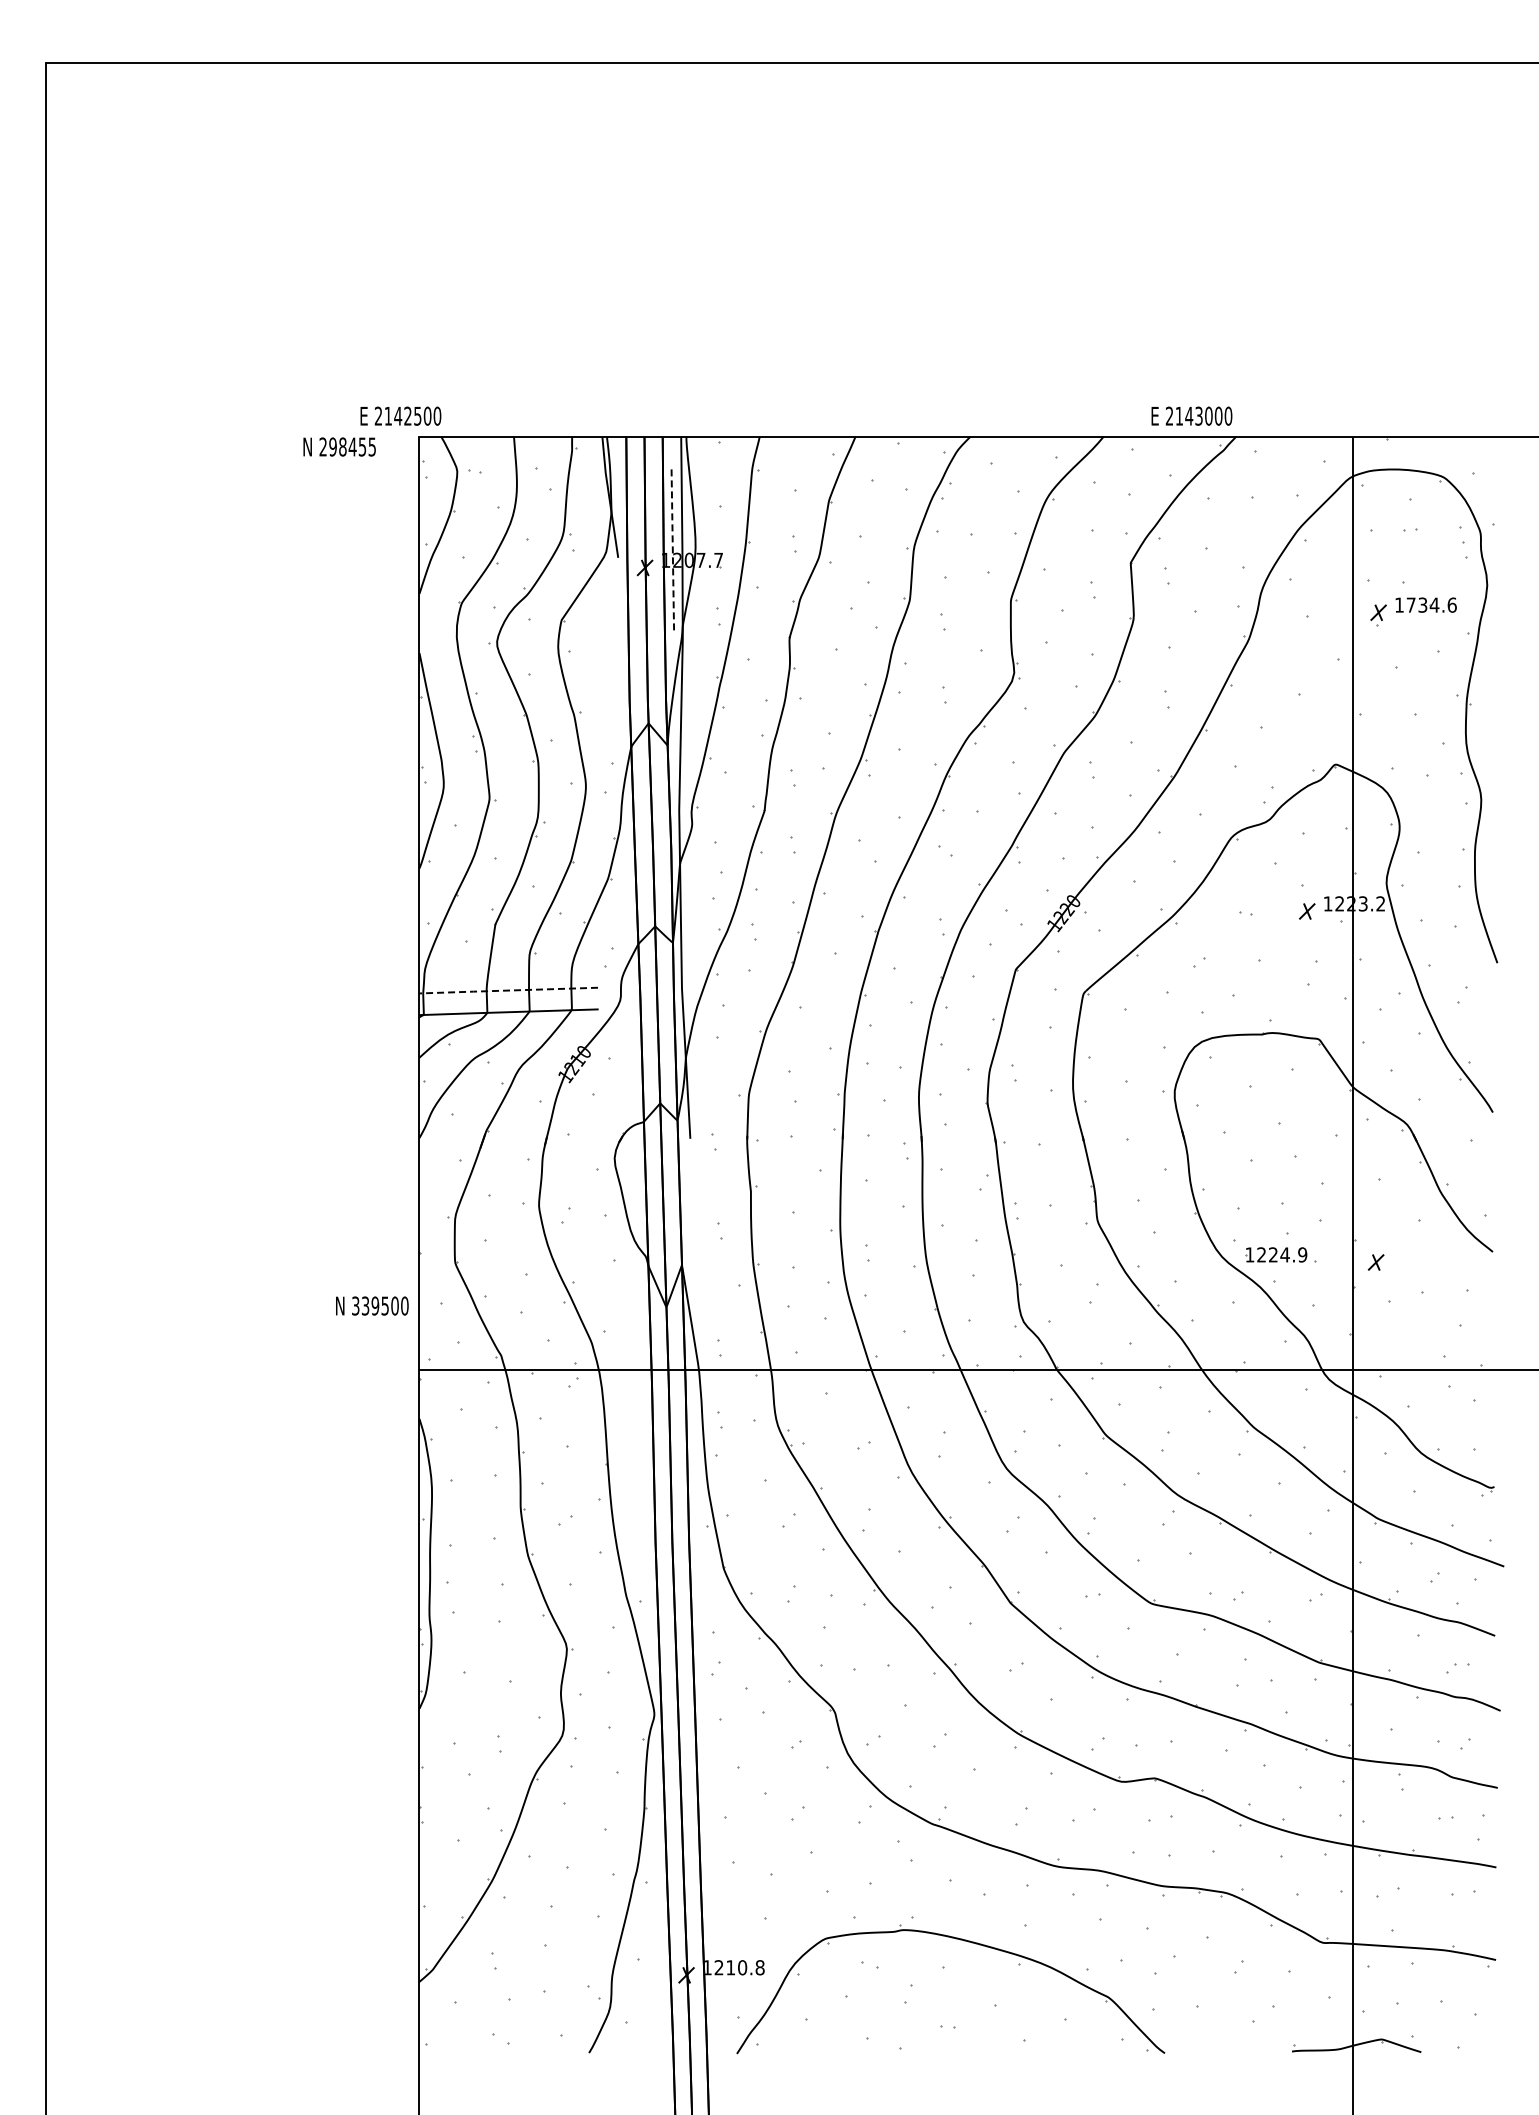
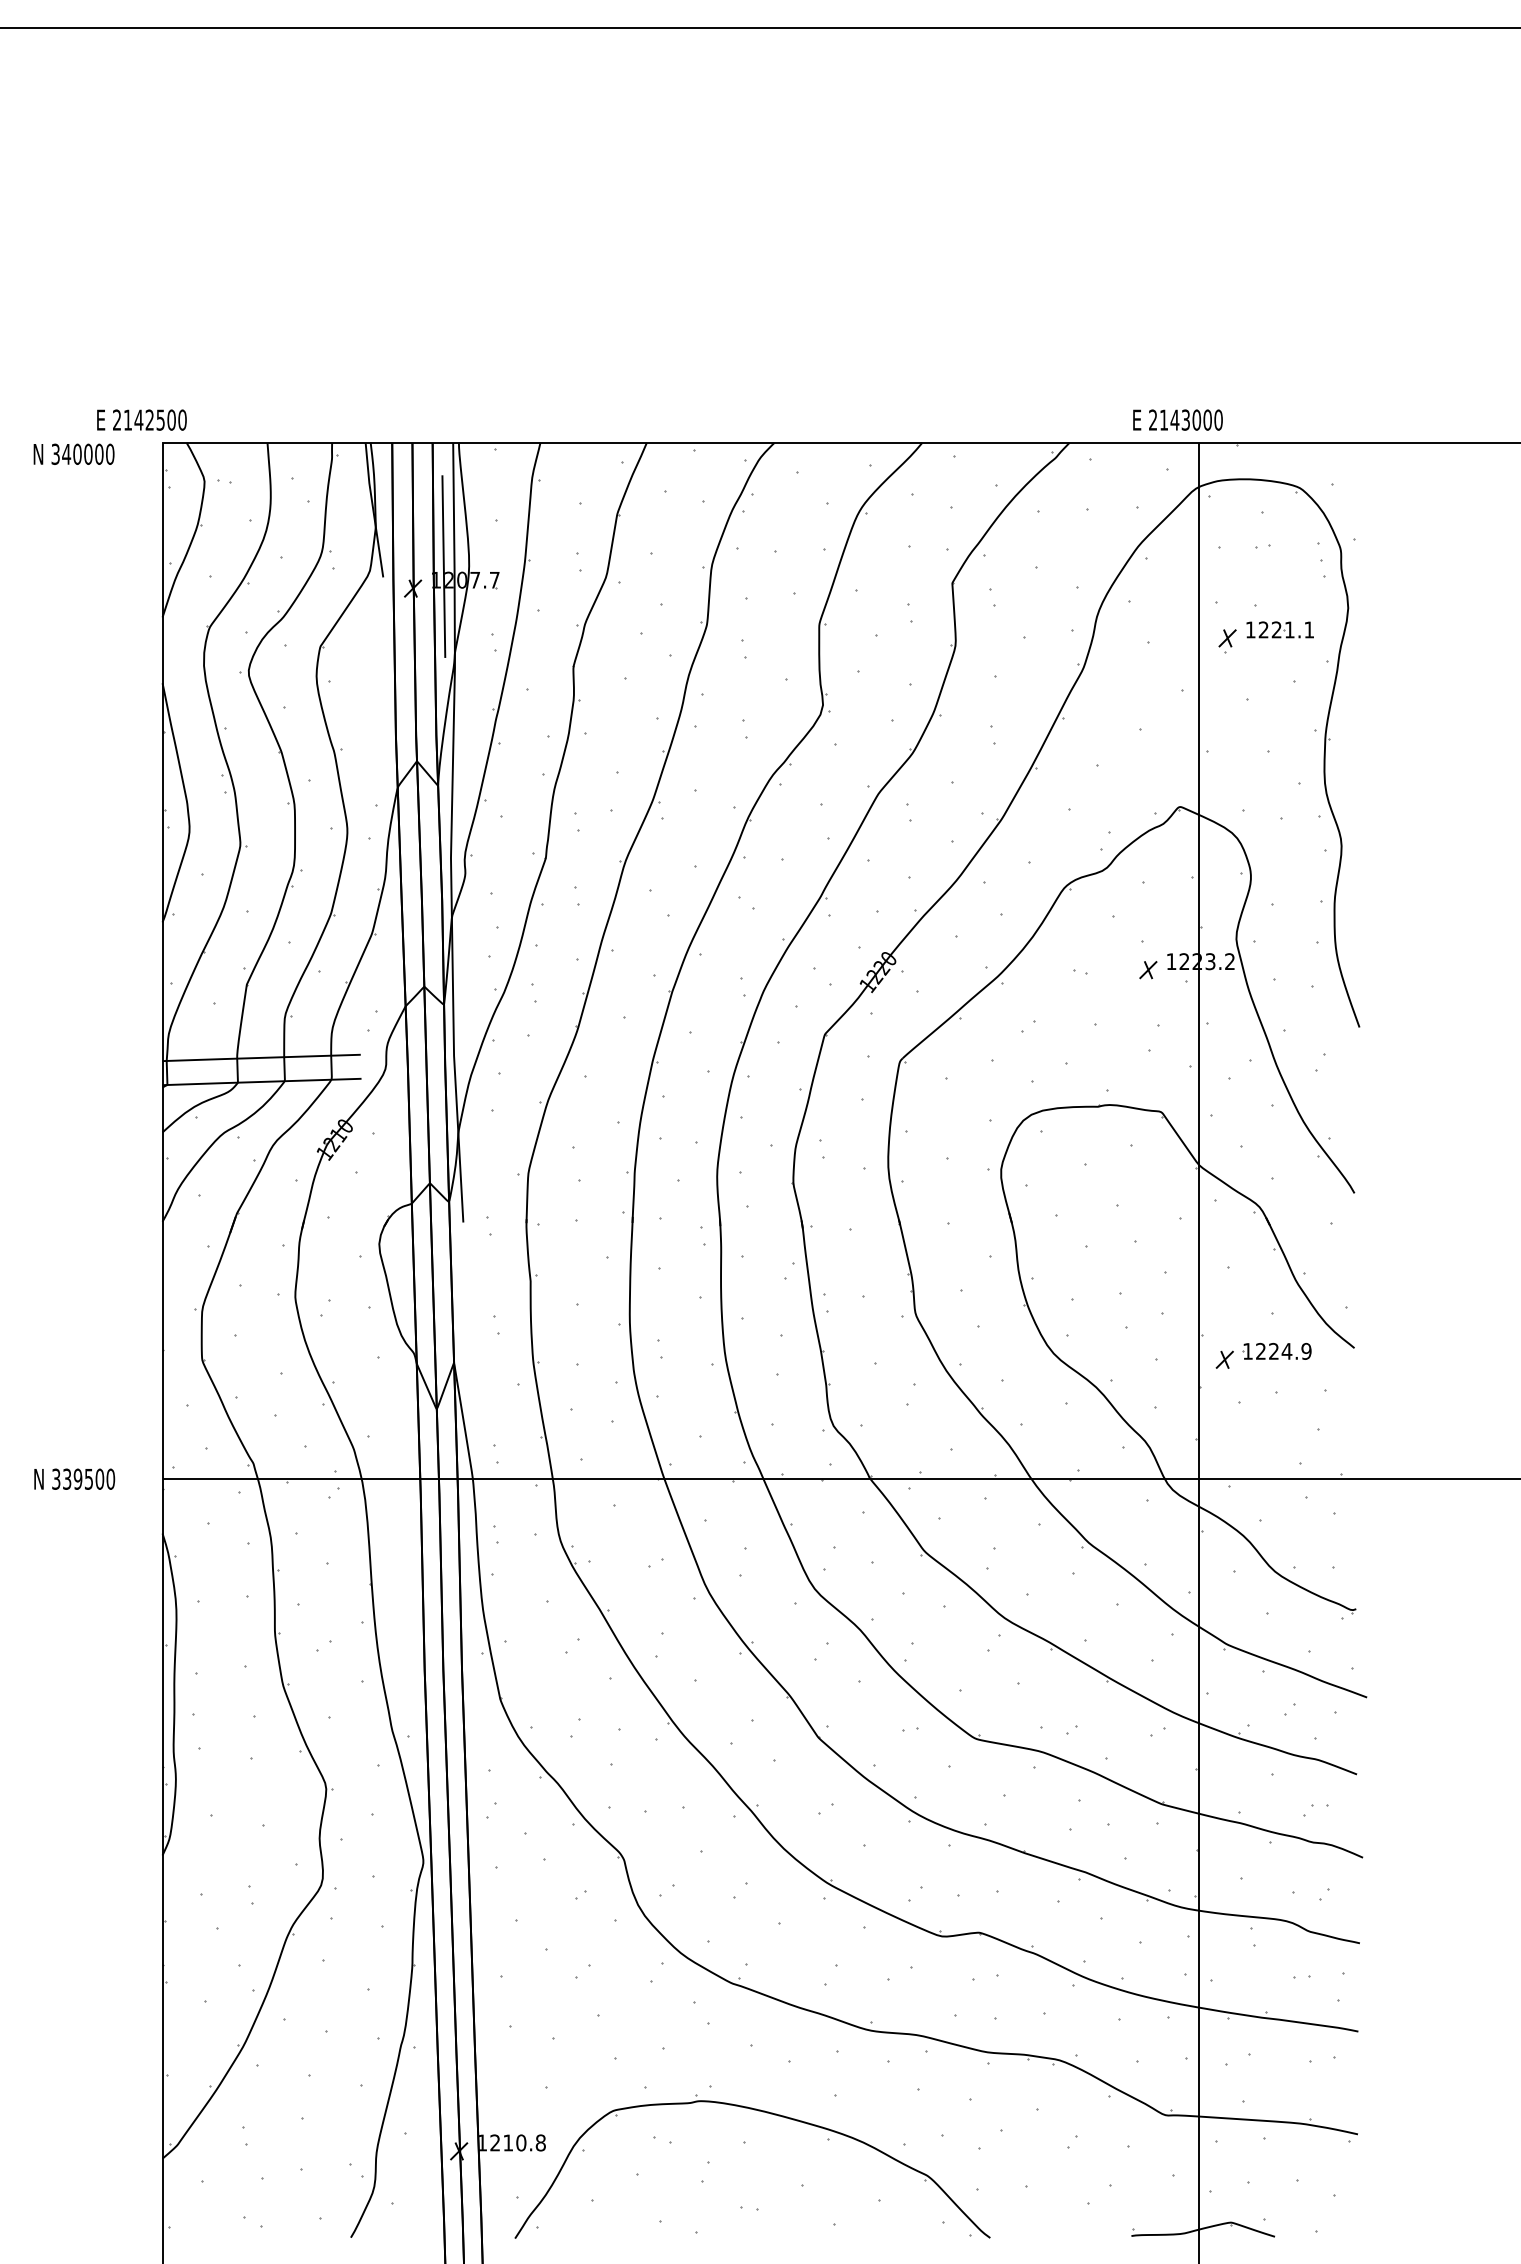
text: (1191, 415) -> (1177, 419), moved
text: (347, 446) -> (82, 453), 298455 -> 340000
line: (672, 547) -> (443, 565), dashed -> solid
text: (1431, 604) -> (1286, 629), 1734.6 -> 1221.1
line: (508, 990) -> (261, 1057), dashed -> solid
part: (1276, 1254) -> (1277, 1350), moved
text: (372, 1305) -> (74, 1478), moved

